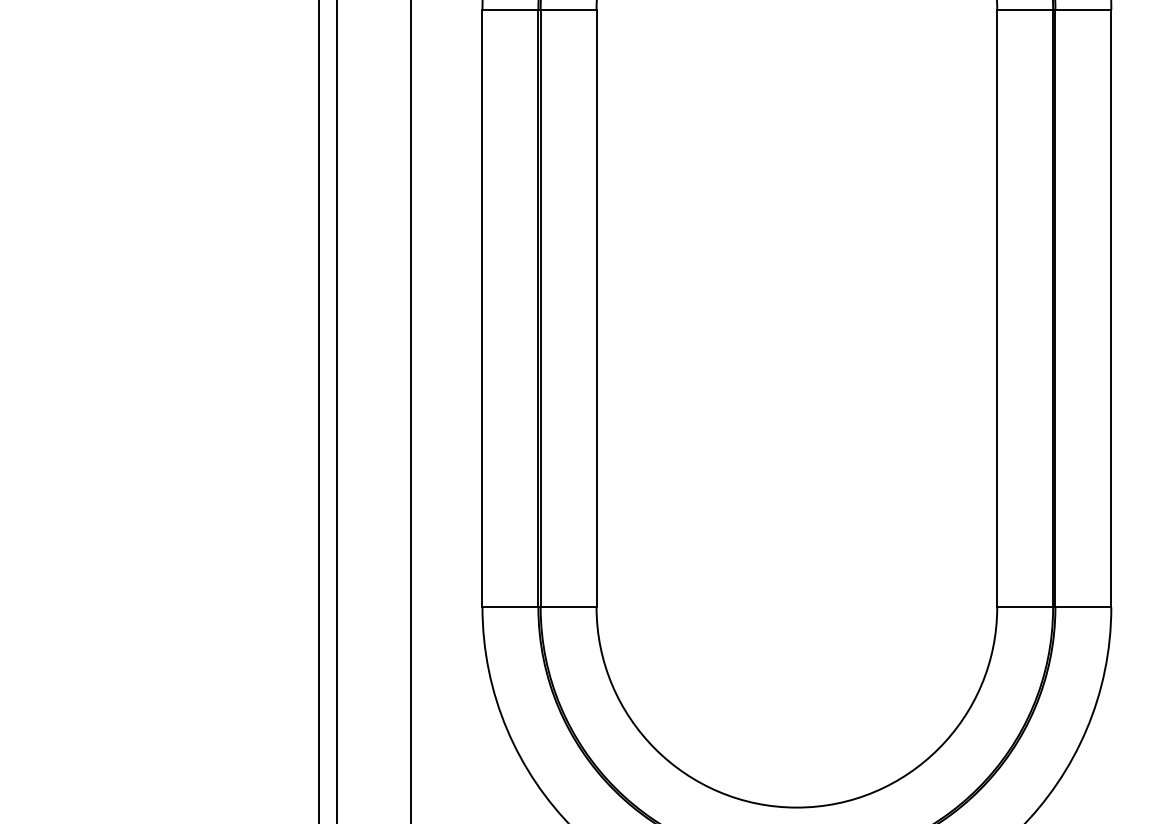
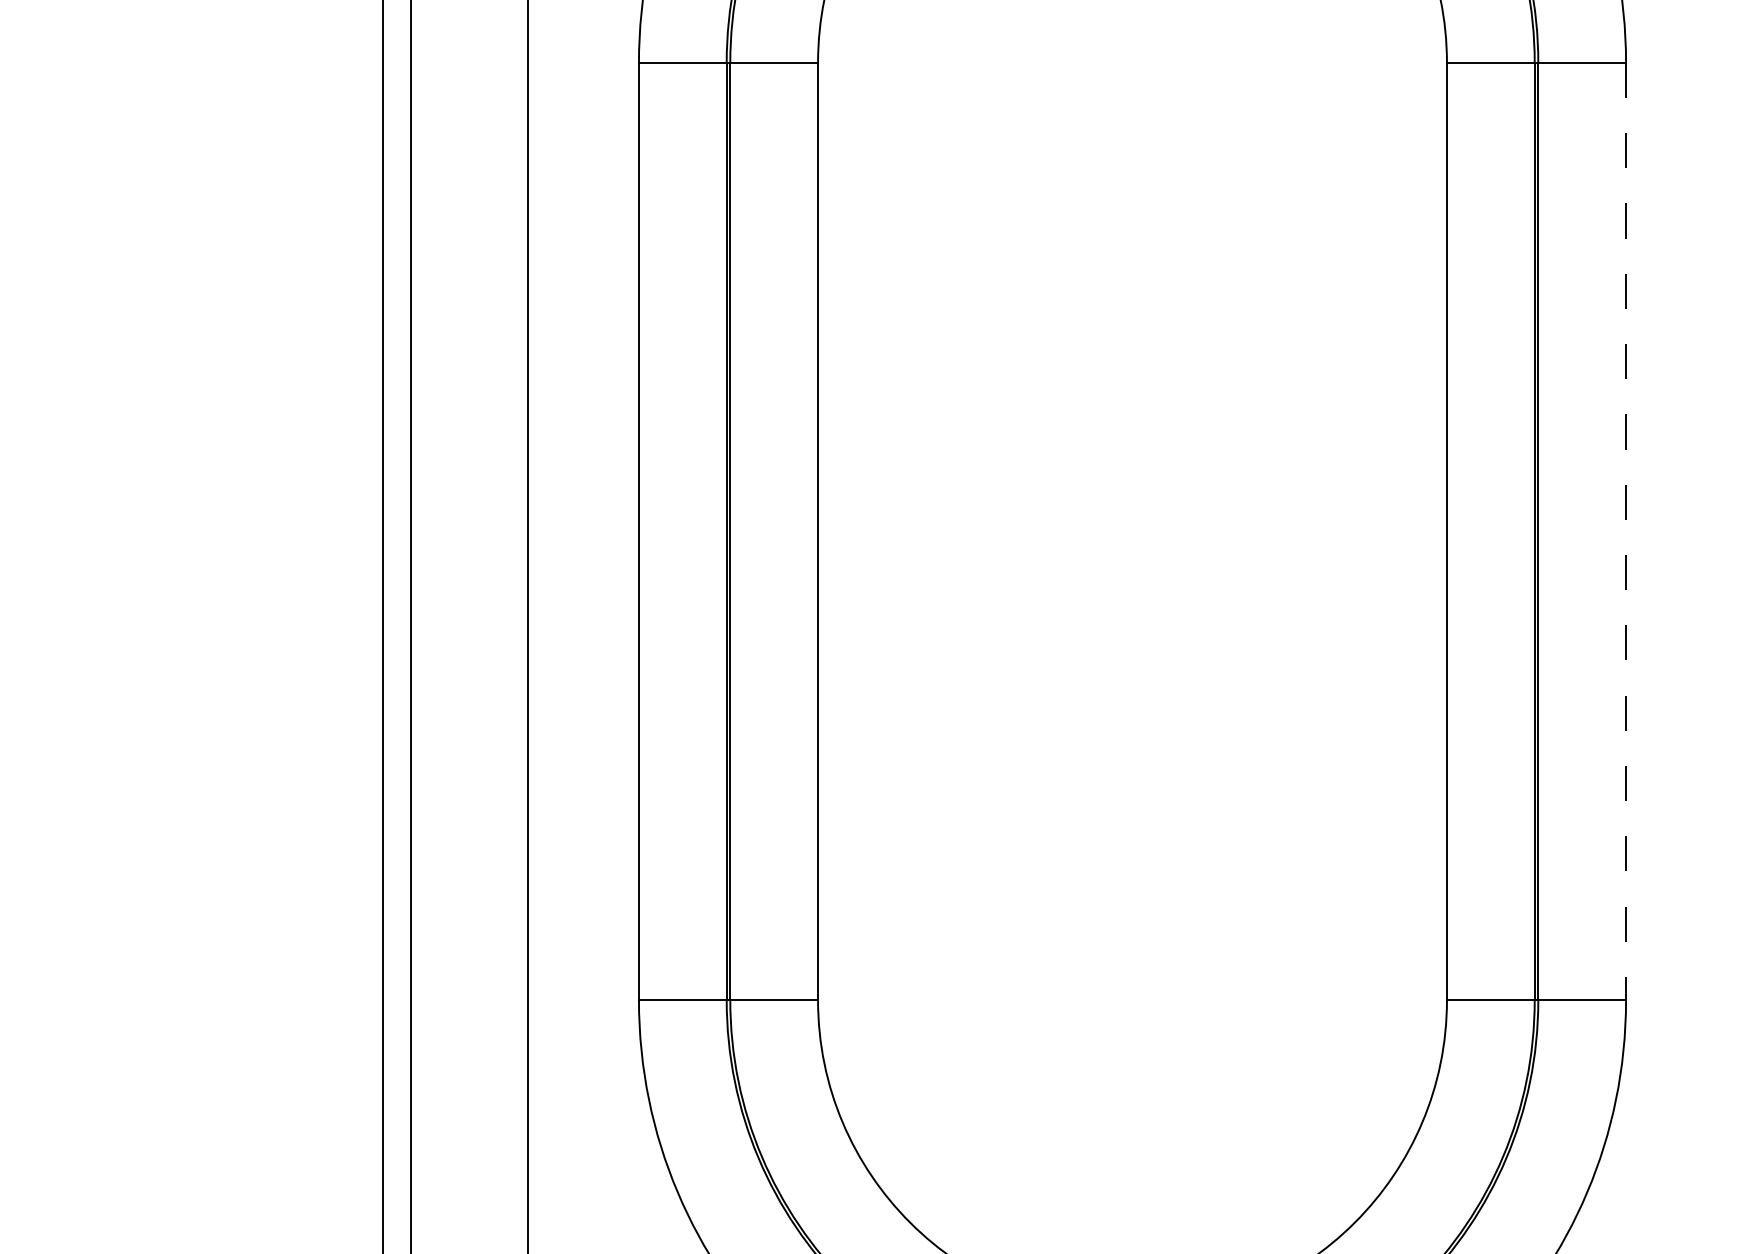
line: (1111, 308) -> (1626, 531), solid -> dashed

